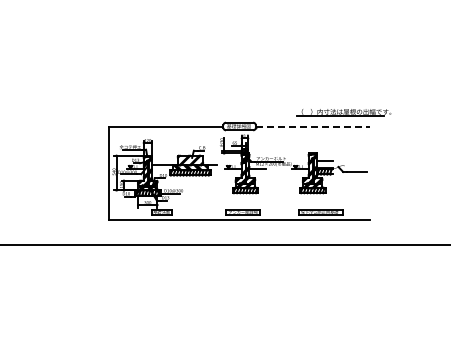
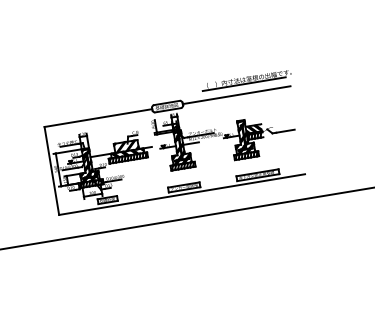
part: (343, 112) -> (246, 79), moved
line: (312, 126) -> (236, 95), dashed -> solid
hatch: (324, 164) -> (253, 129), added

